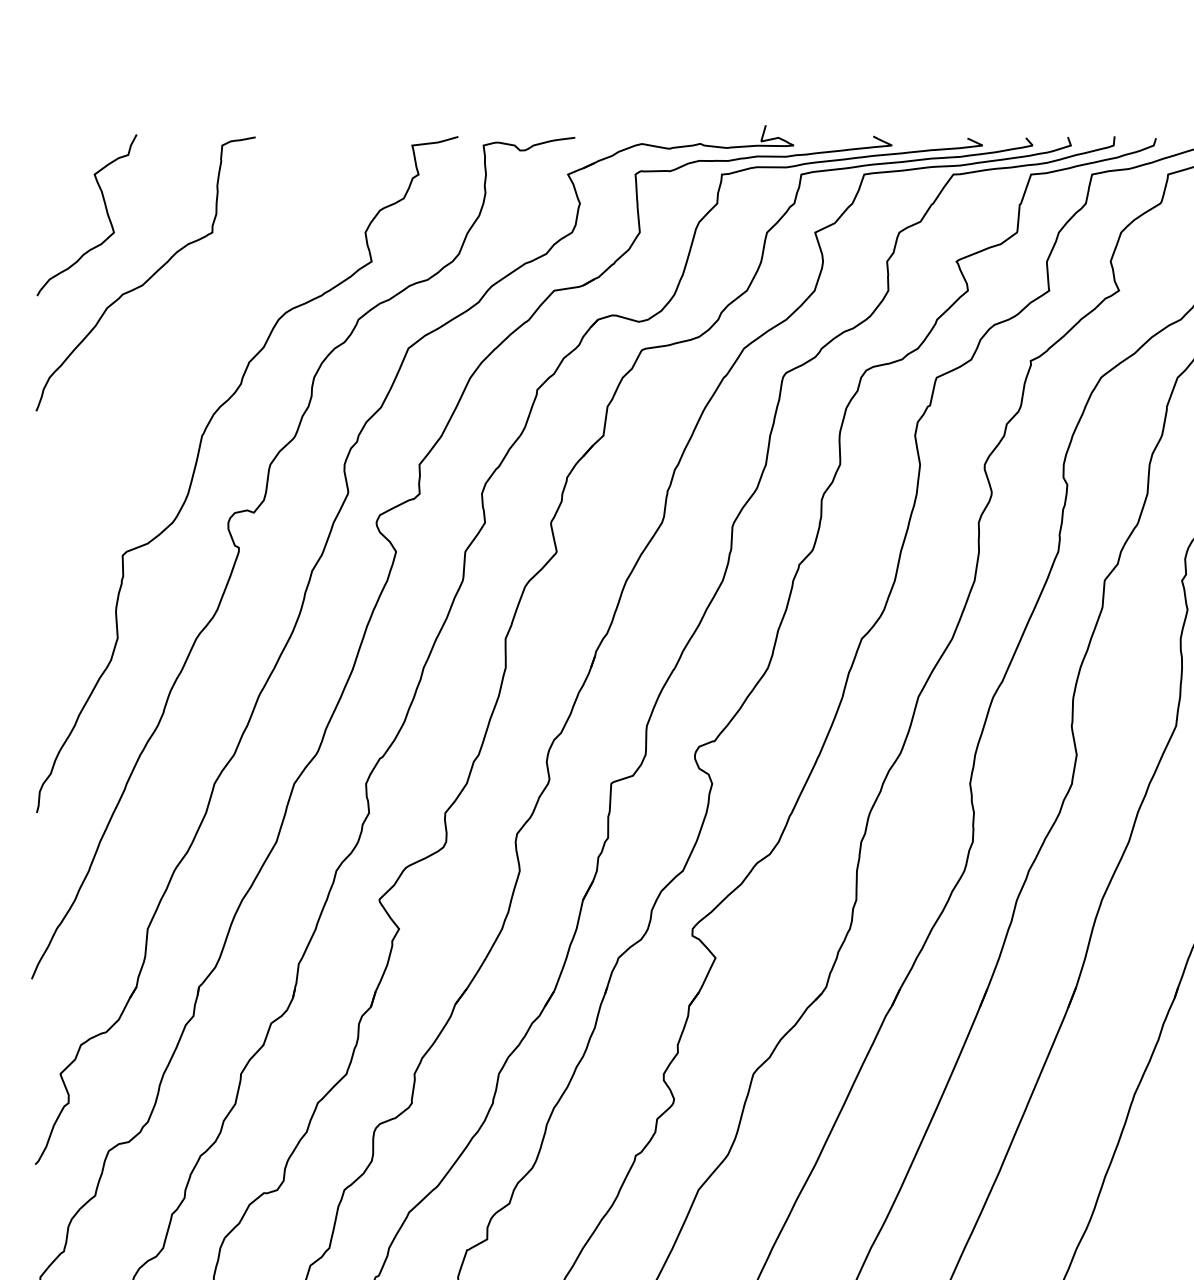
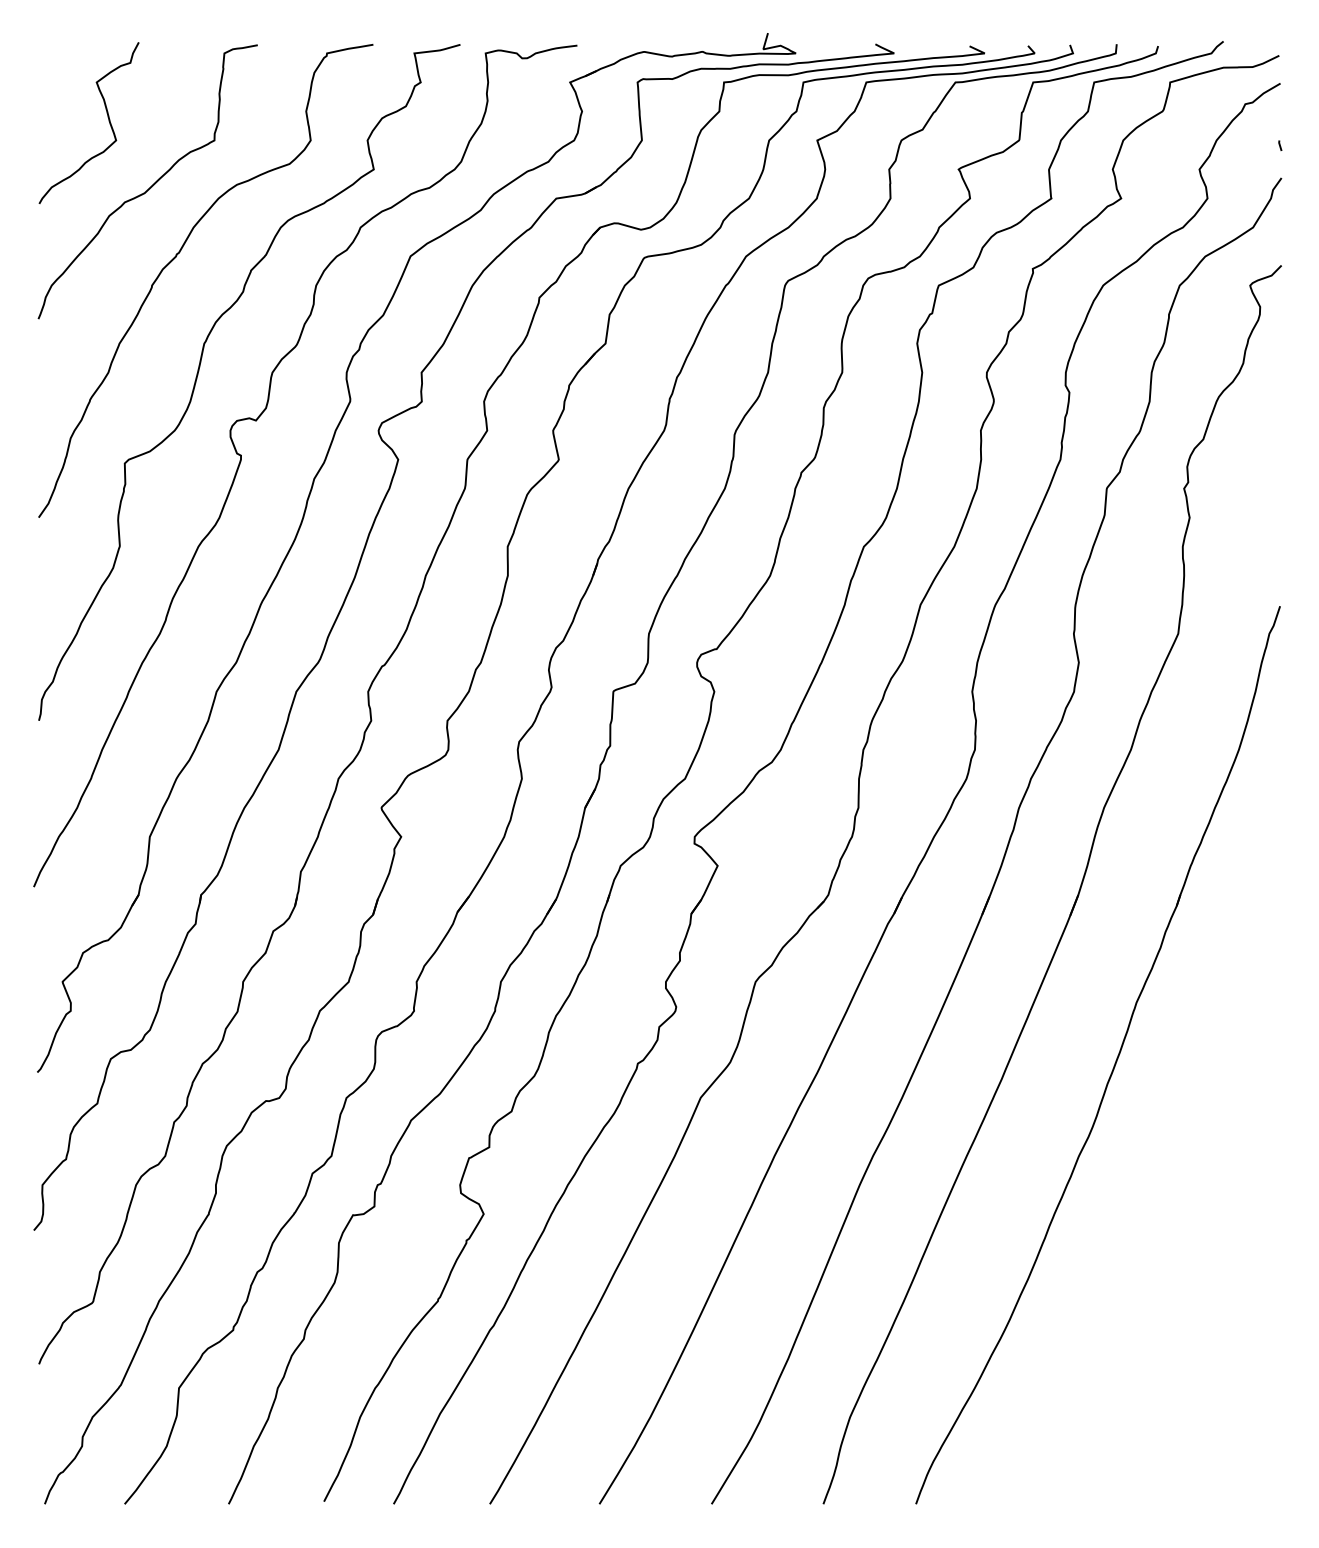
curve: (174, 349) -> (176, 257), added

